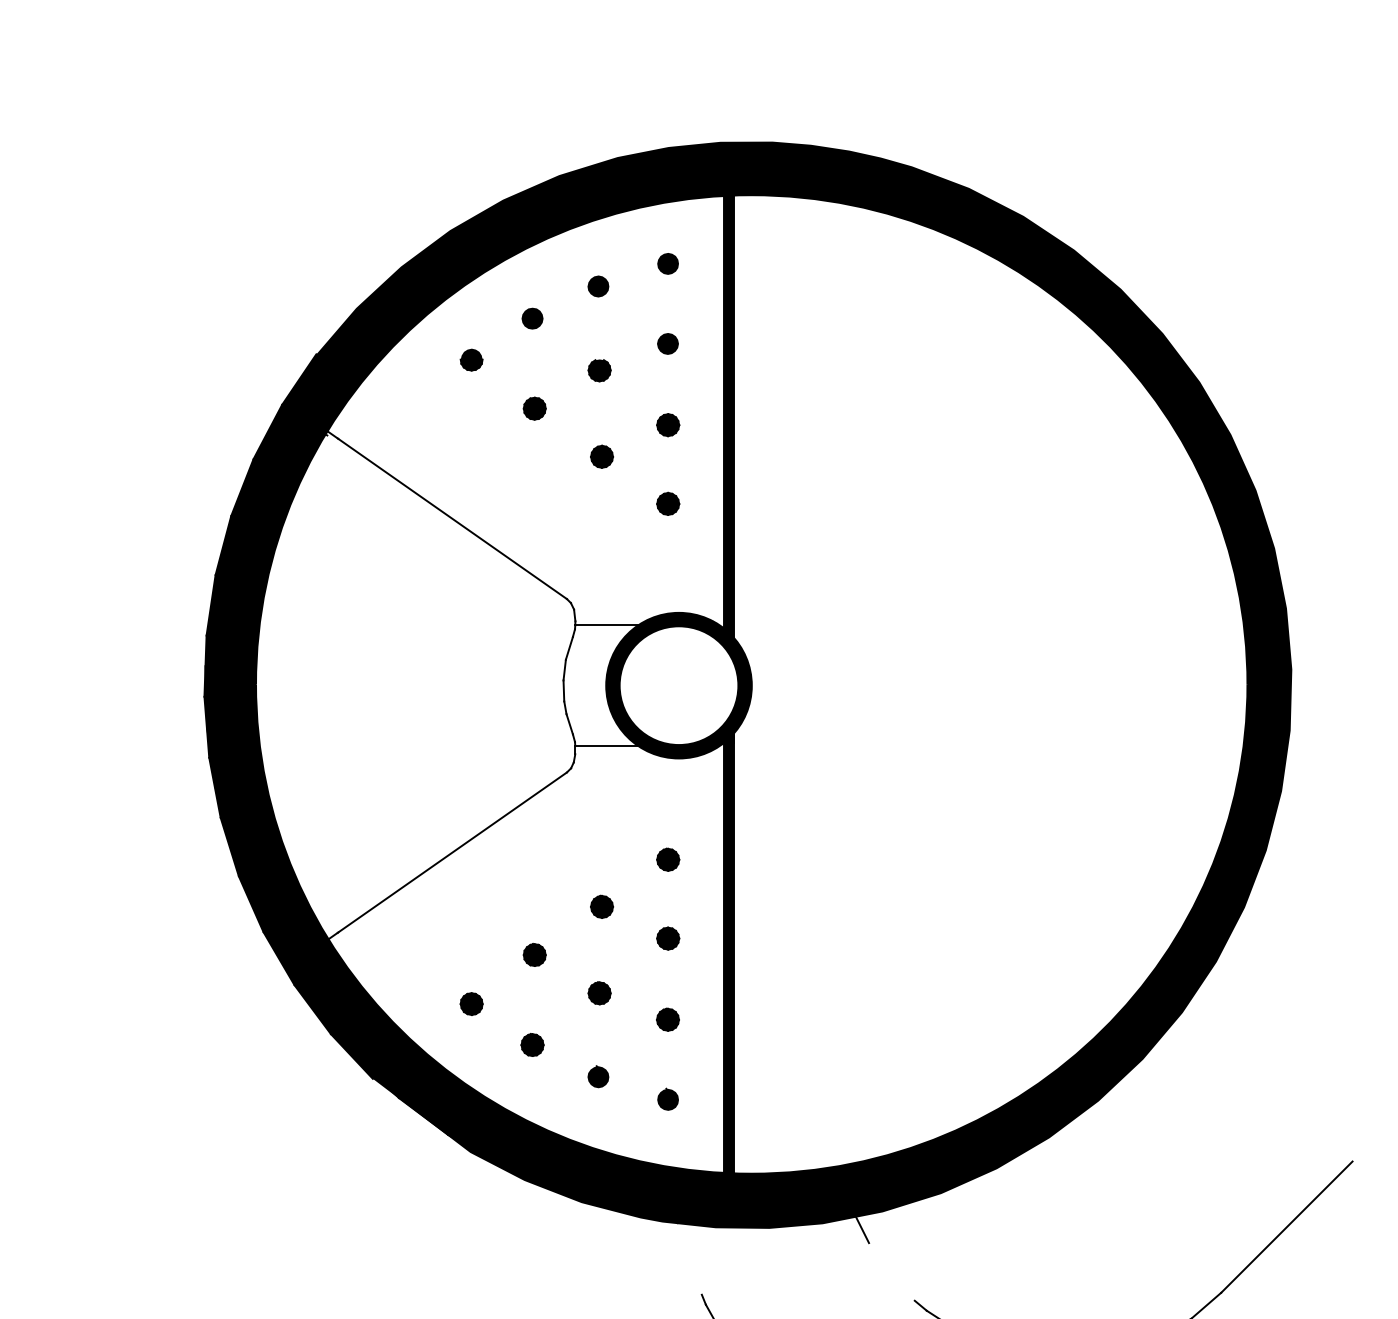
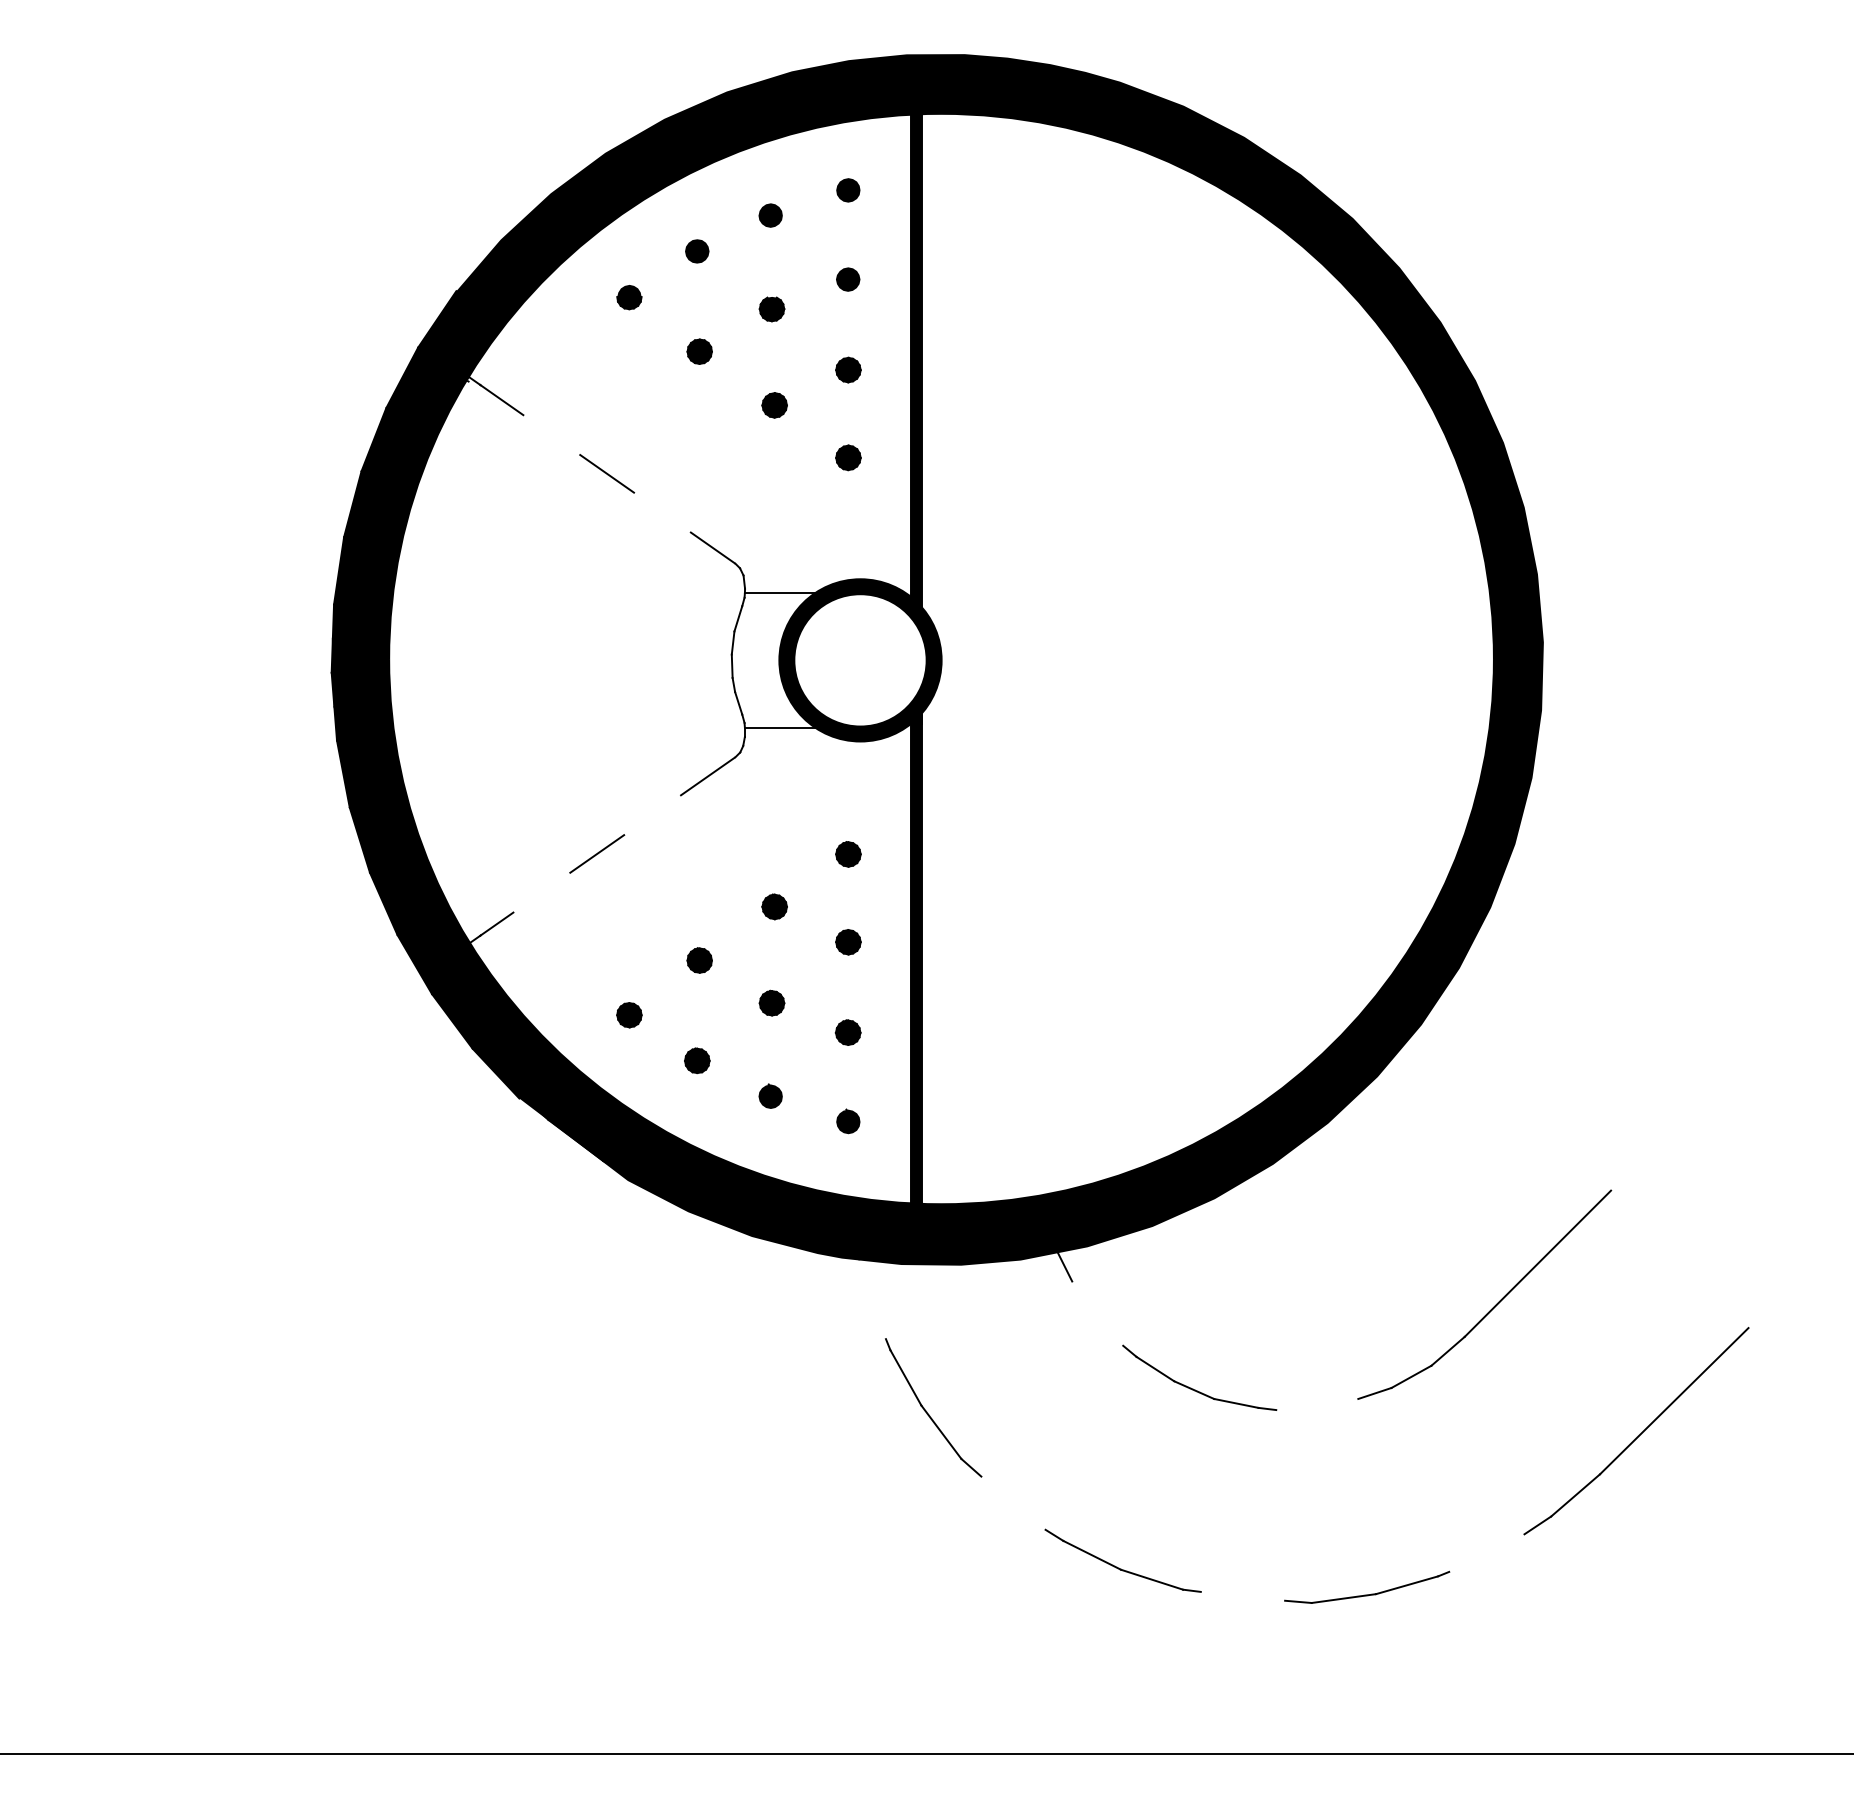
line: (447, 515) -> (602, 470), solid -> dashed
line: (447, 856) -> (602, 850), solid -> dashed

